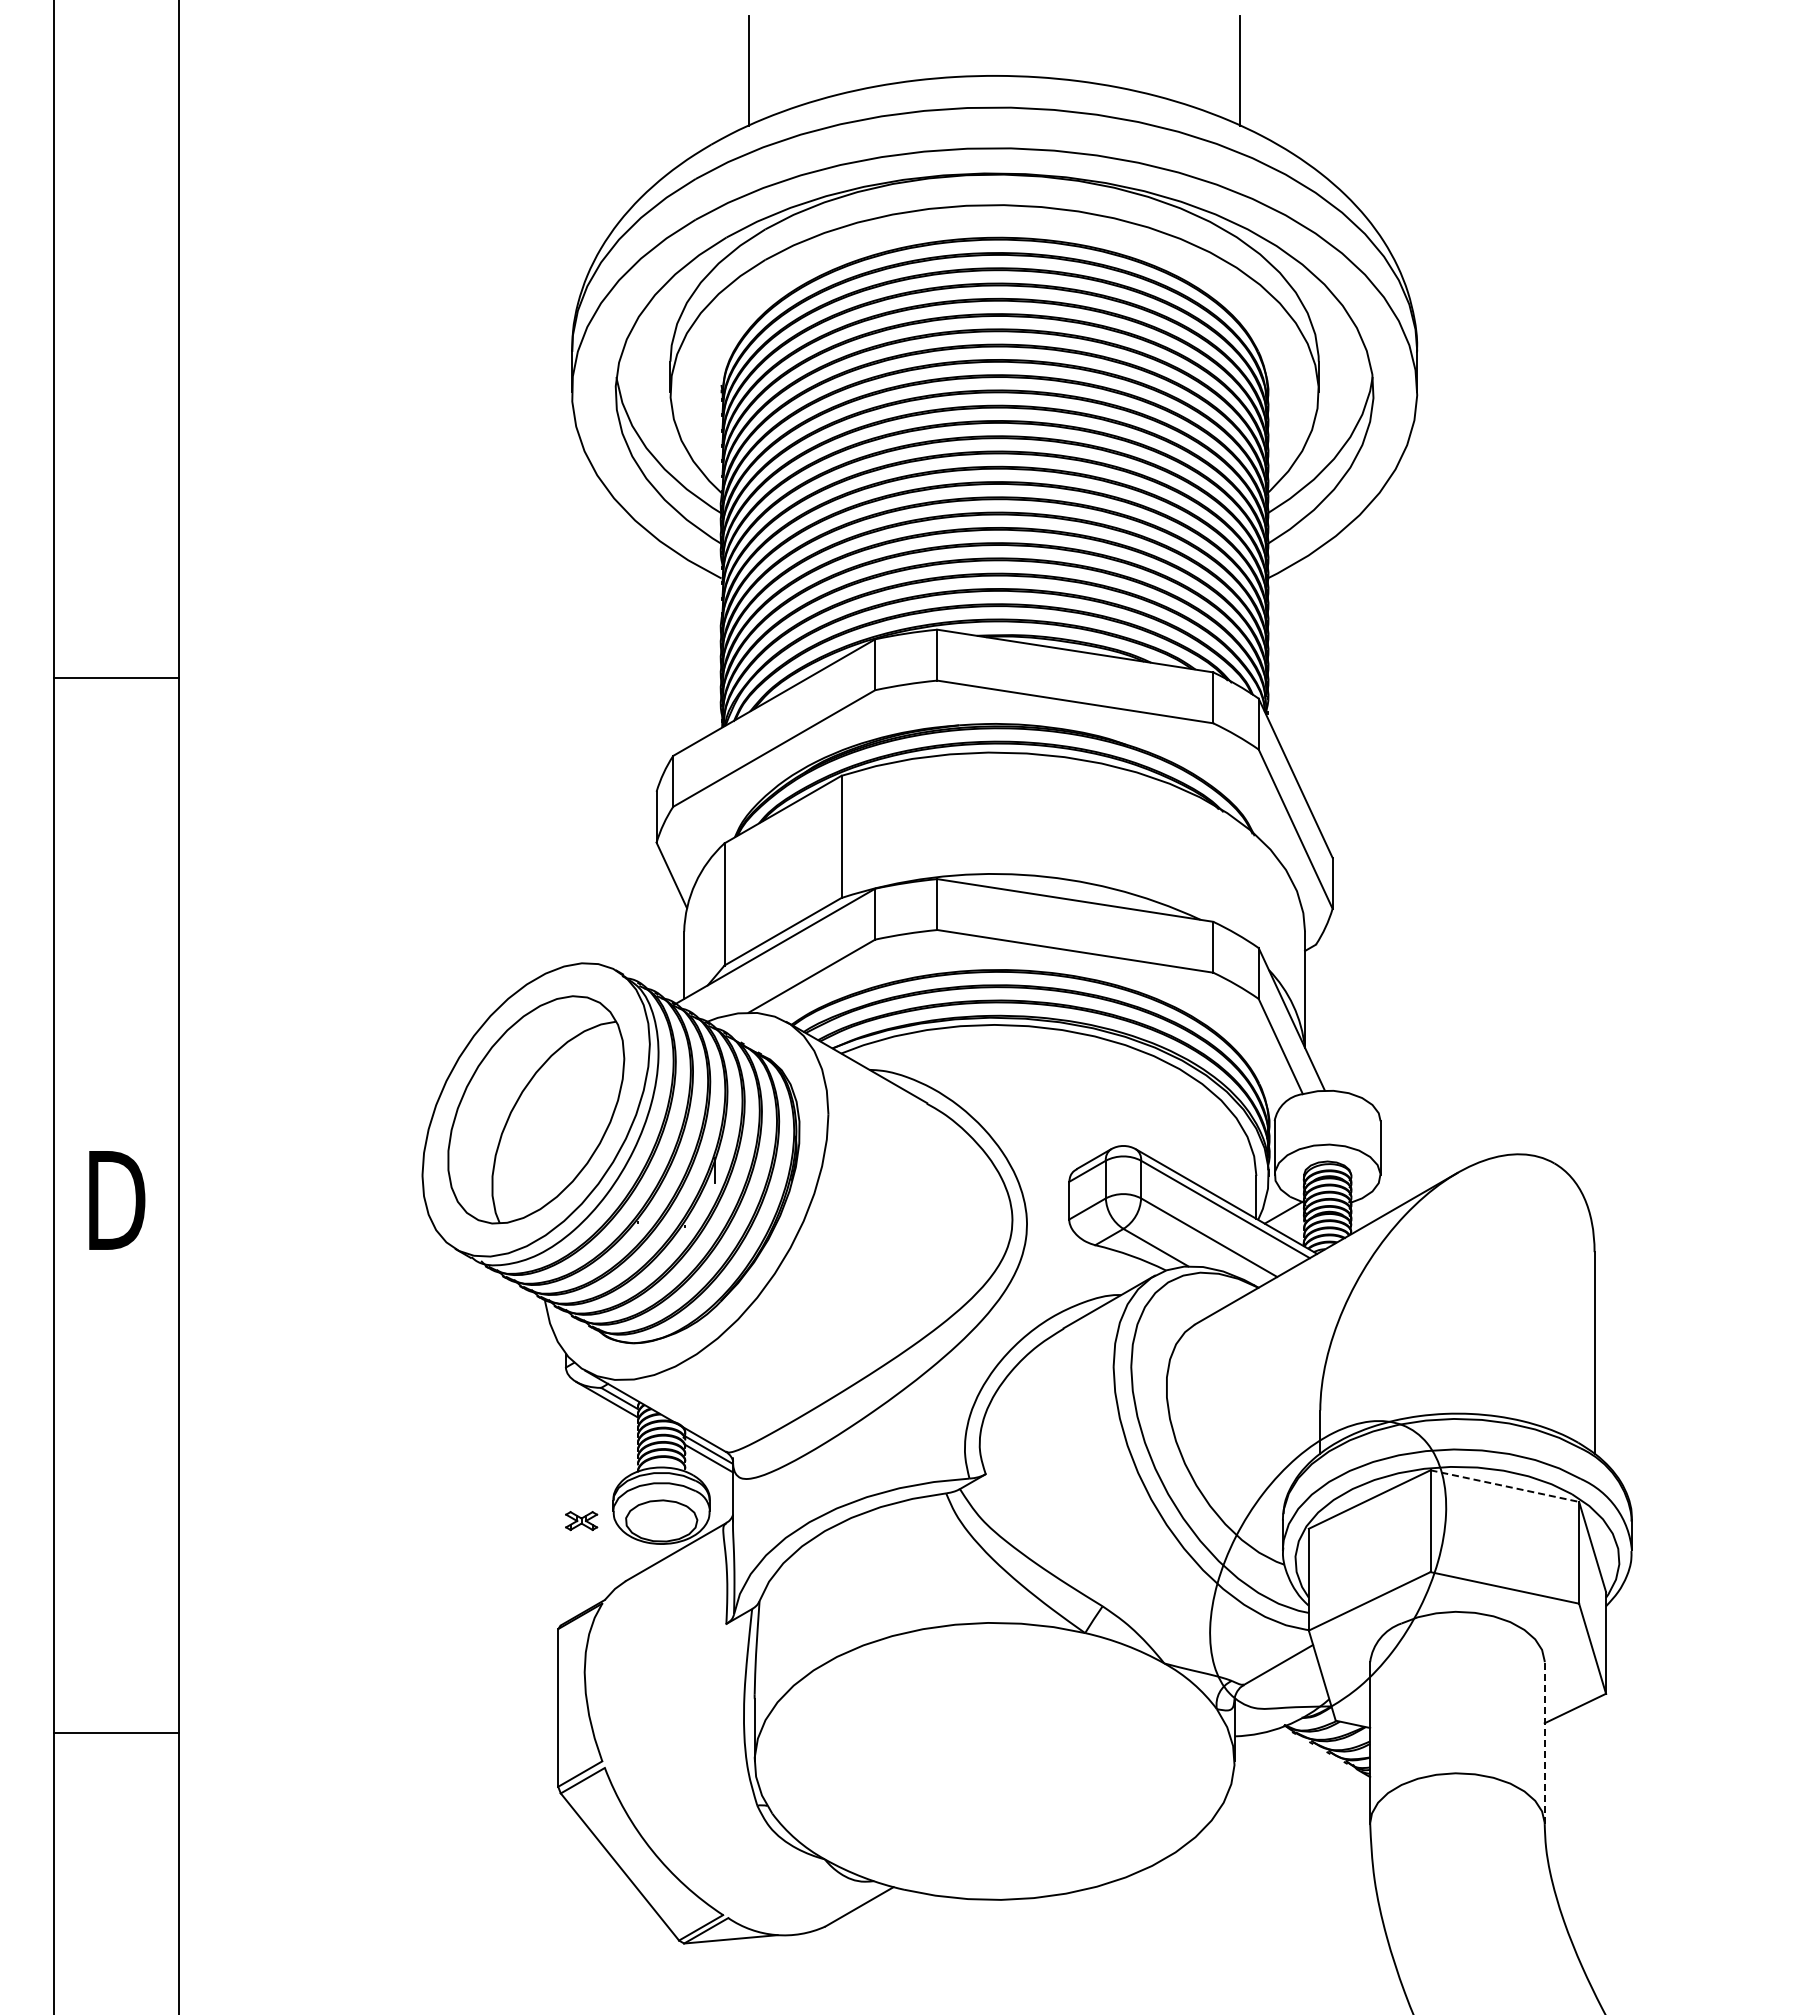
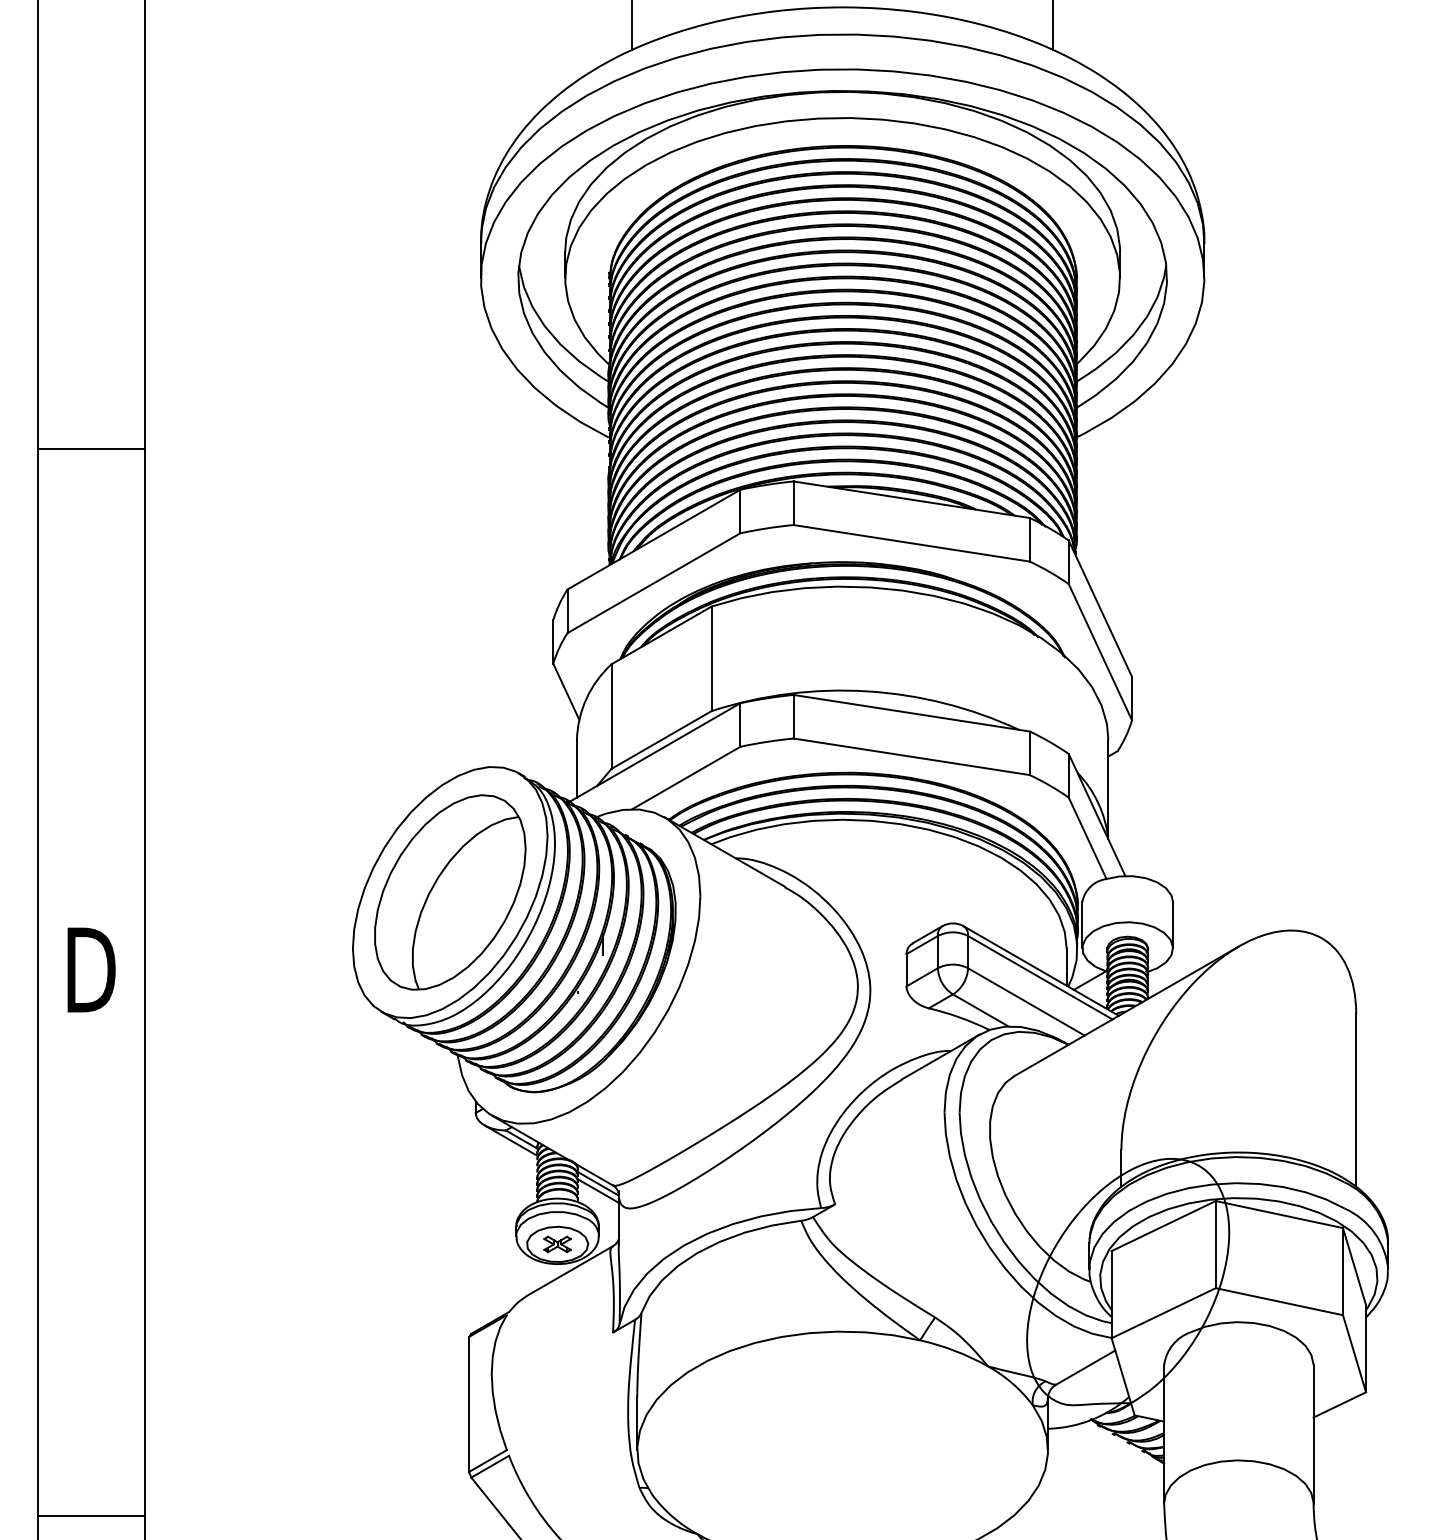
line: (116, 678) -> (90, 448), moved
line: (1504, 1486) -> (1279, 1214), dashed -> solid
part: (581, 1521) -> (557, 1244), moved
line: (116, 1733) -> (90, 1516), moved
line: (1544, 1742) -> (1313, 1434), dashed -> solid

